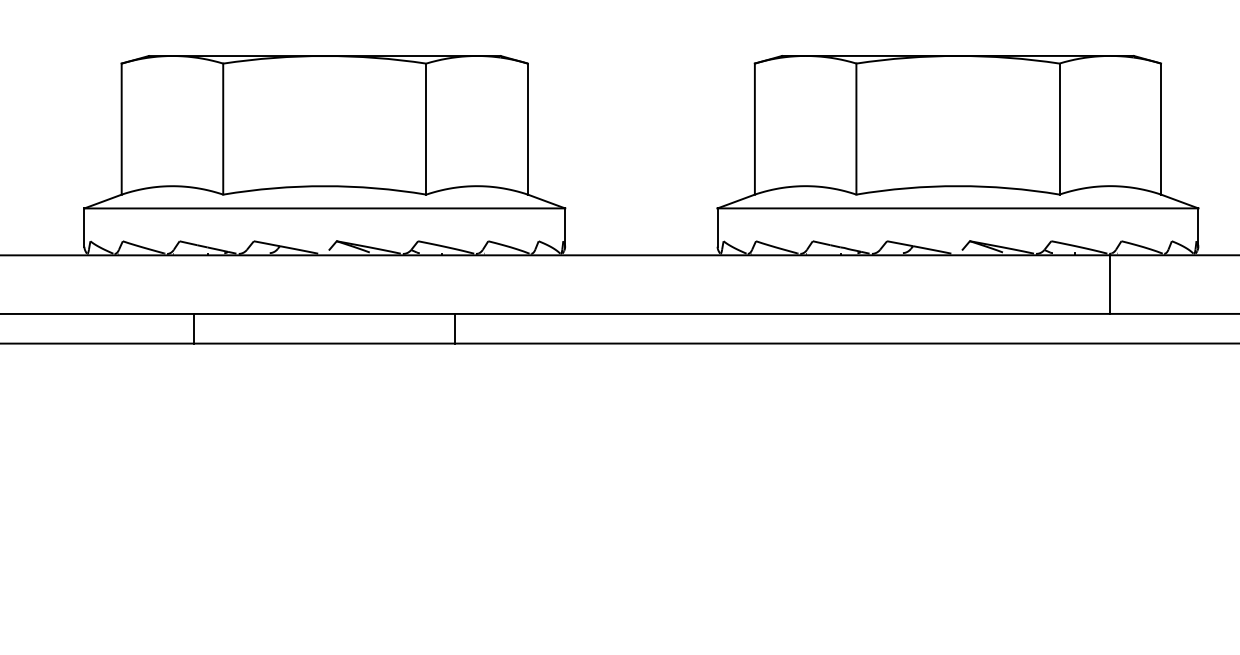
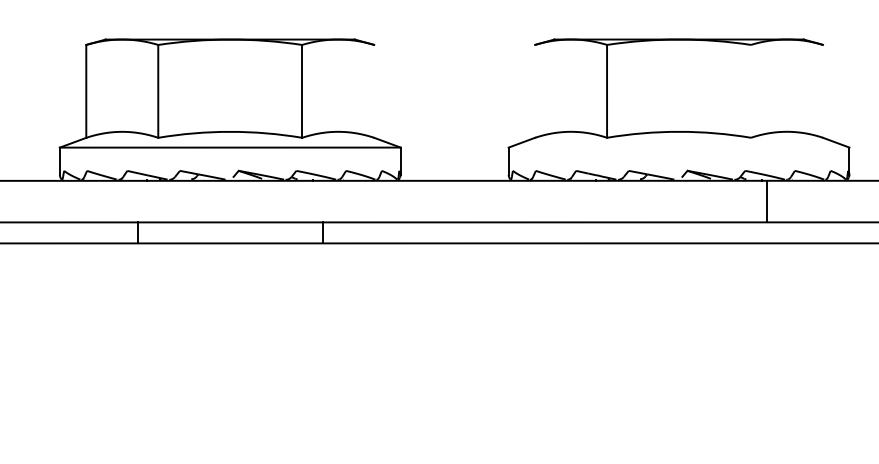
line: (527, 128) -> (373, 90), removed
line: (754, 128) -> (534, 90), removed
line: (1059, 128) -> (751, 90), removed
line: (1161, 128) -> (823, 90), removed
line: (957, 208) -> (678, 147), removed
line: (1110, 284) -> (766, 201), moved

